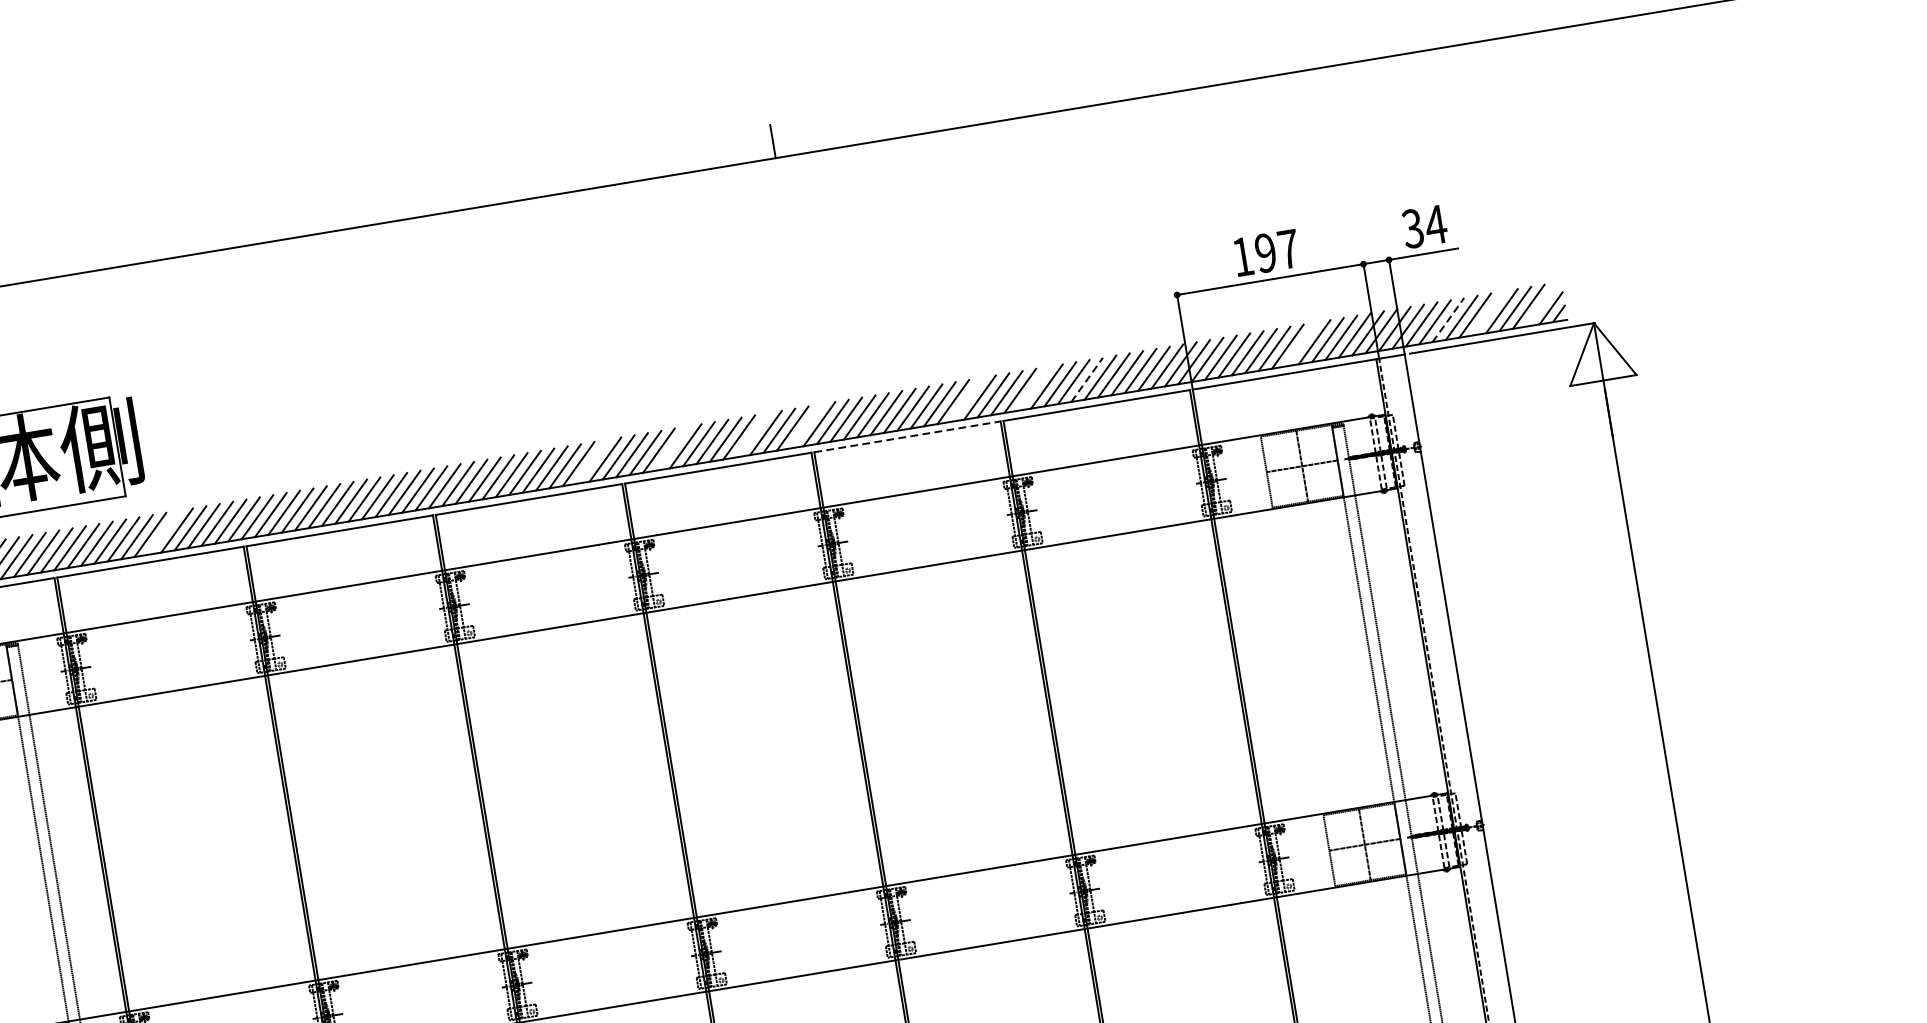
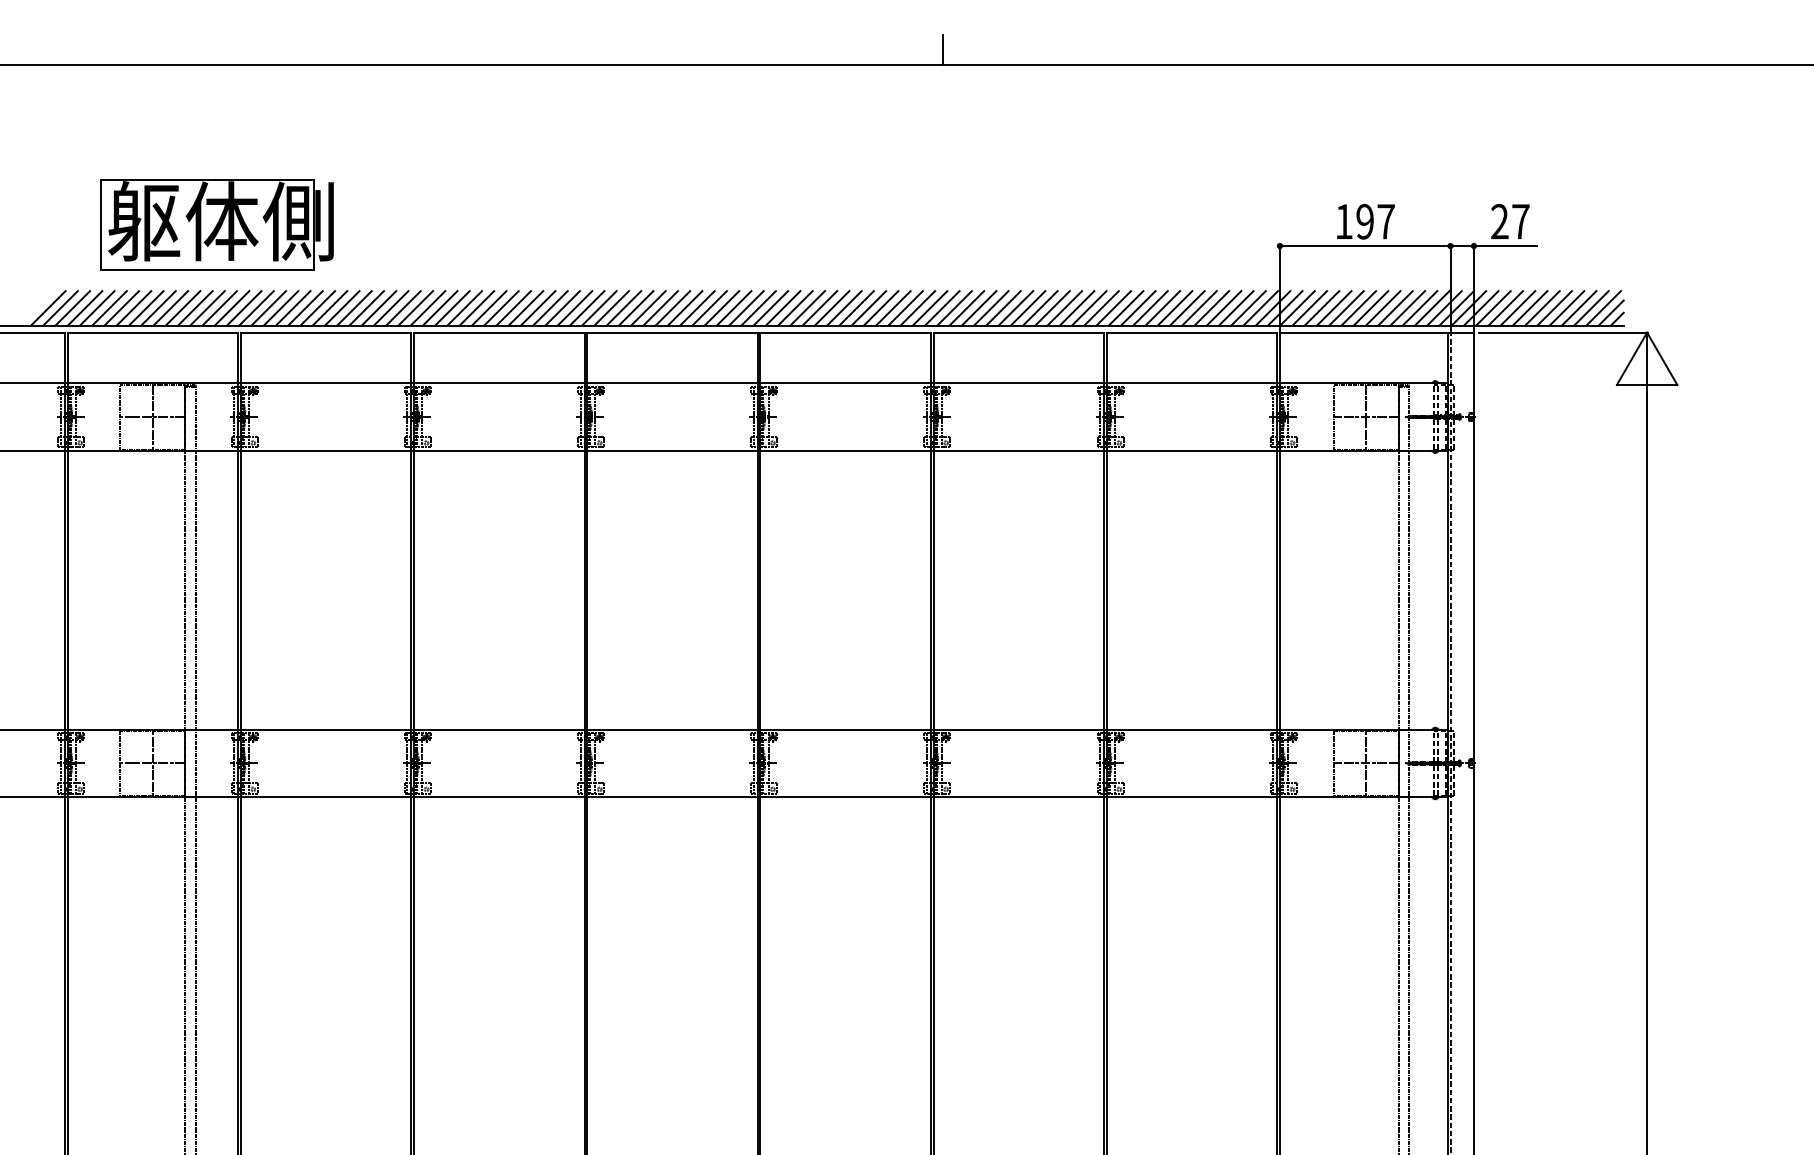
text: (1424, 226) -> (1510, 221), 34 -> 27
line: (1541, 304) -> (1603, 308), added
line: (1488, 313) -> (1554, 308), added
line: (1449, 320) -> (1518, 308), dashed -> solid
line: (1300, 344) -> (1382, 308), added
line: (1087, 379) -> (1187, 308), dashed -> solid
line: (1032, 389) -> (1137, 308), added
line: (966, 400) -> (1076, 308), added
line: (805, 426) -> (929, 308), added
line: (751, 435) -> (880, 308), added
line: (908, 436) -> (1019, 332), dashed -> solid
line: (672, 448) -> (807, 308), added
line: (591, 462) -> (733, 308), added
line: (163, 533) -> (341, 308), added

